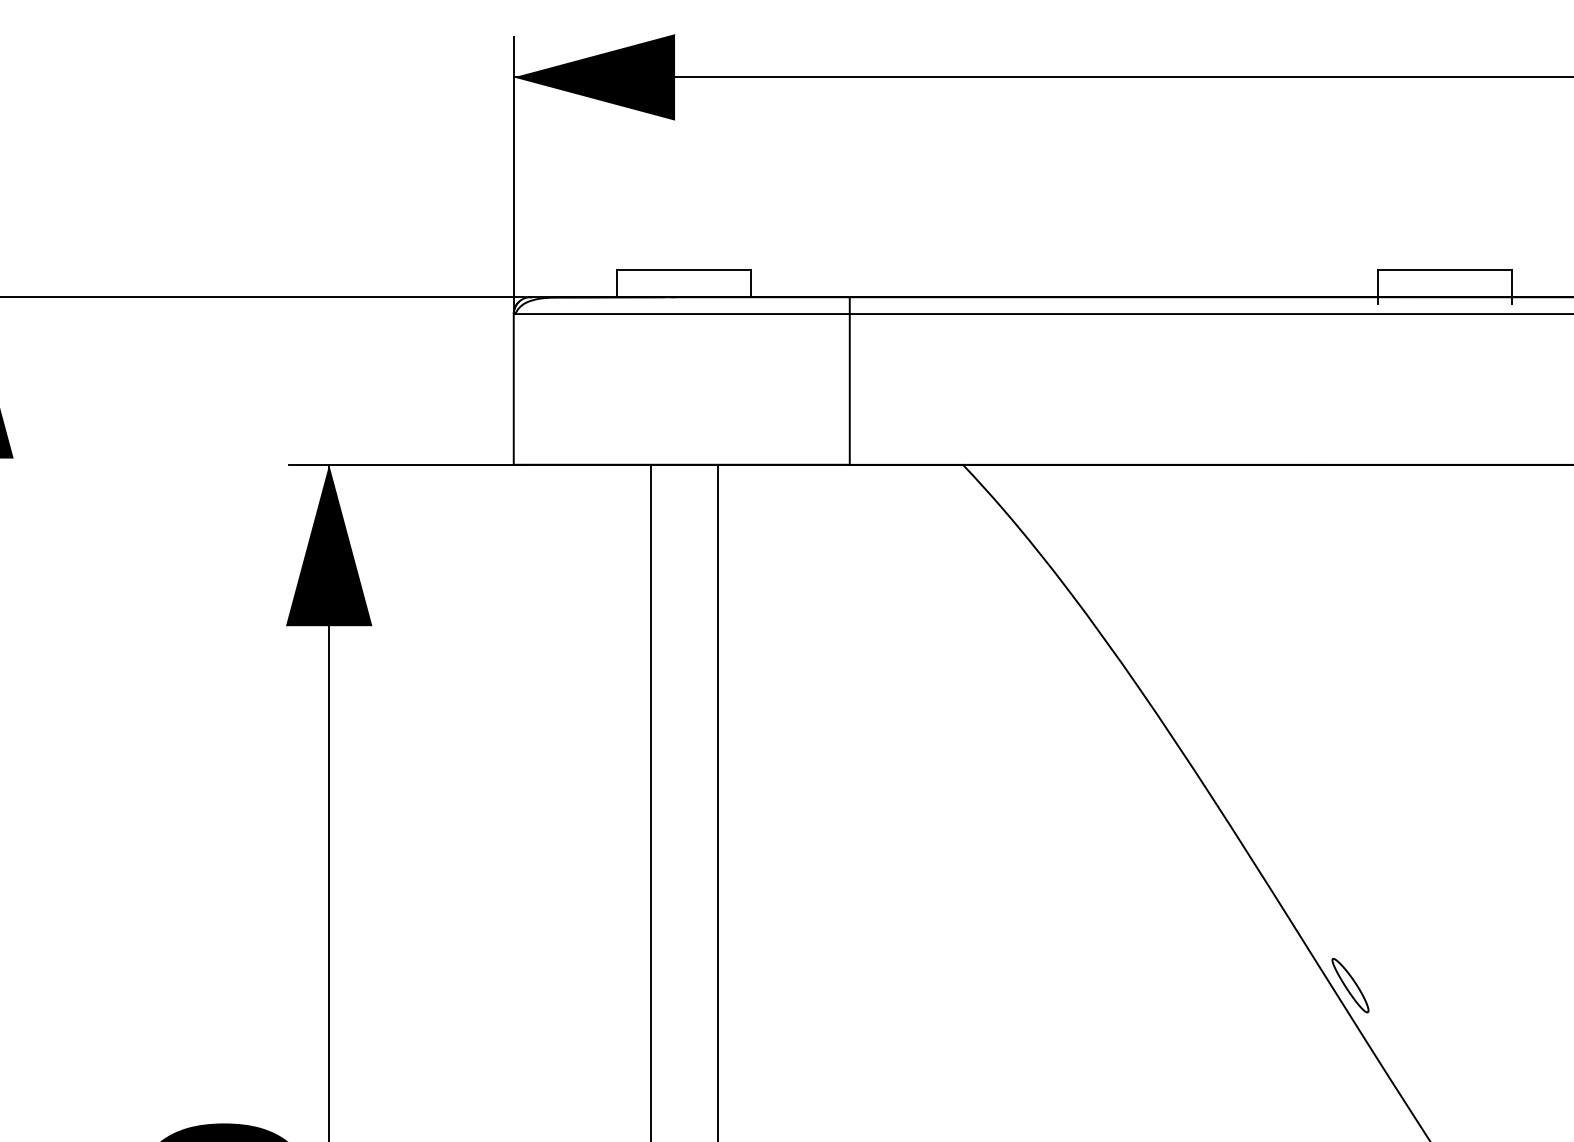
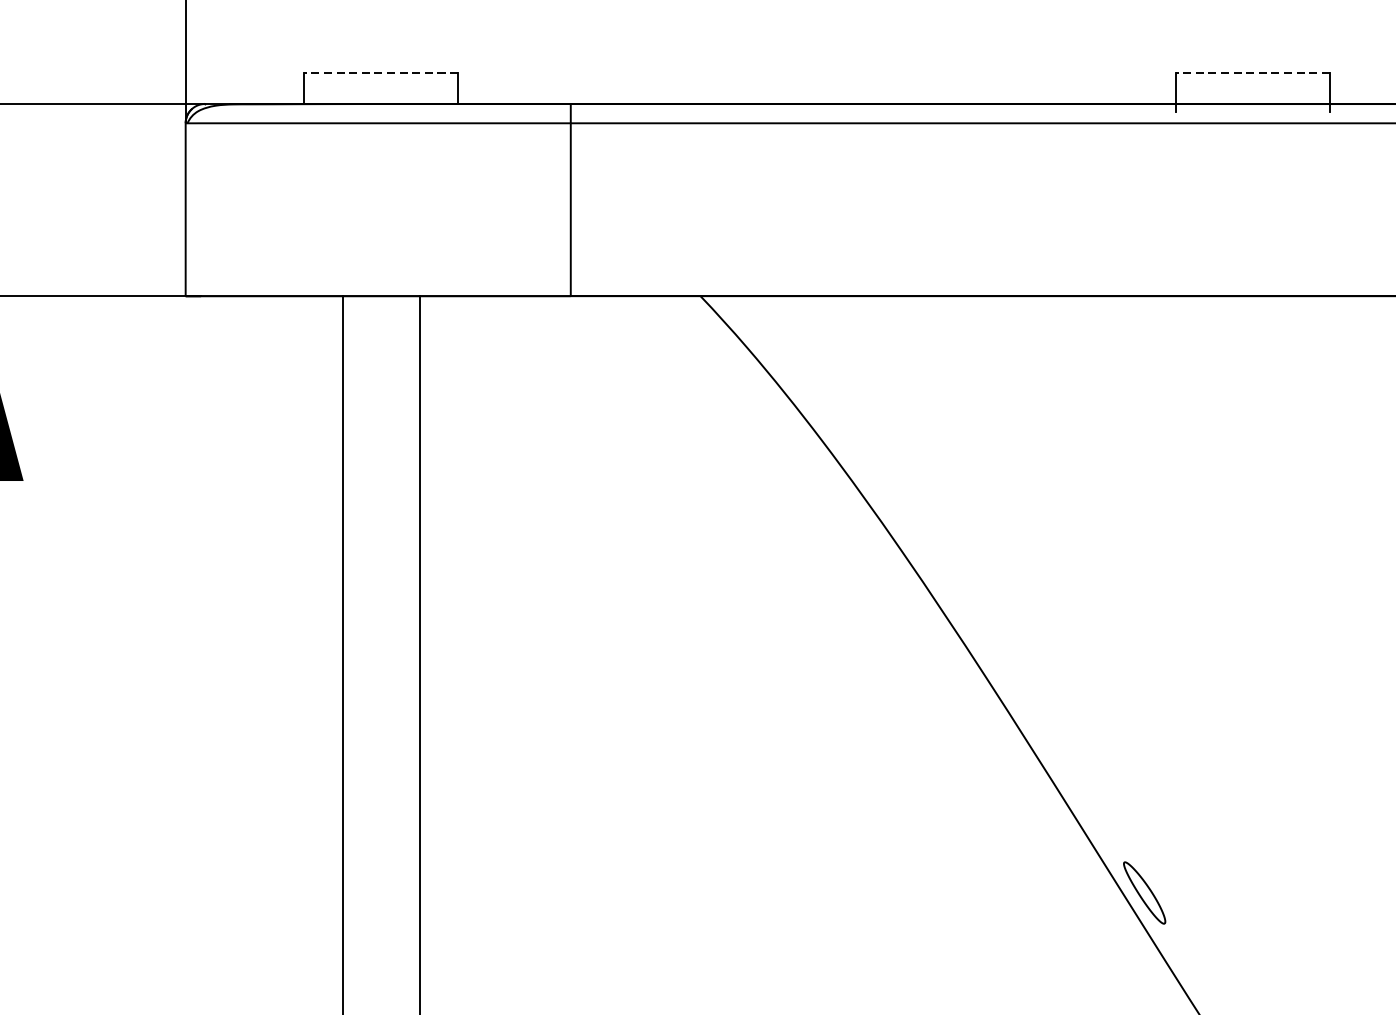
line: (683, 270) -> (380, 73), solid -> dashed
line: (1444, 270) -> (1252, 73), solid -> dashed

